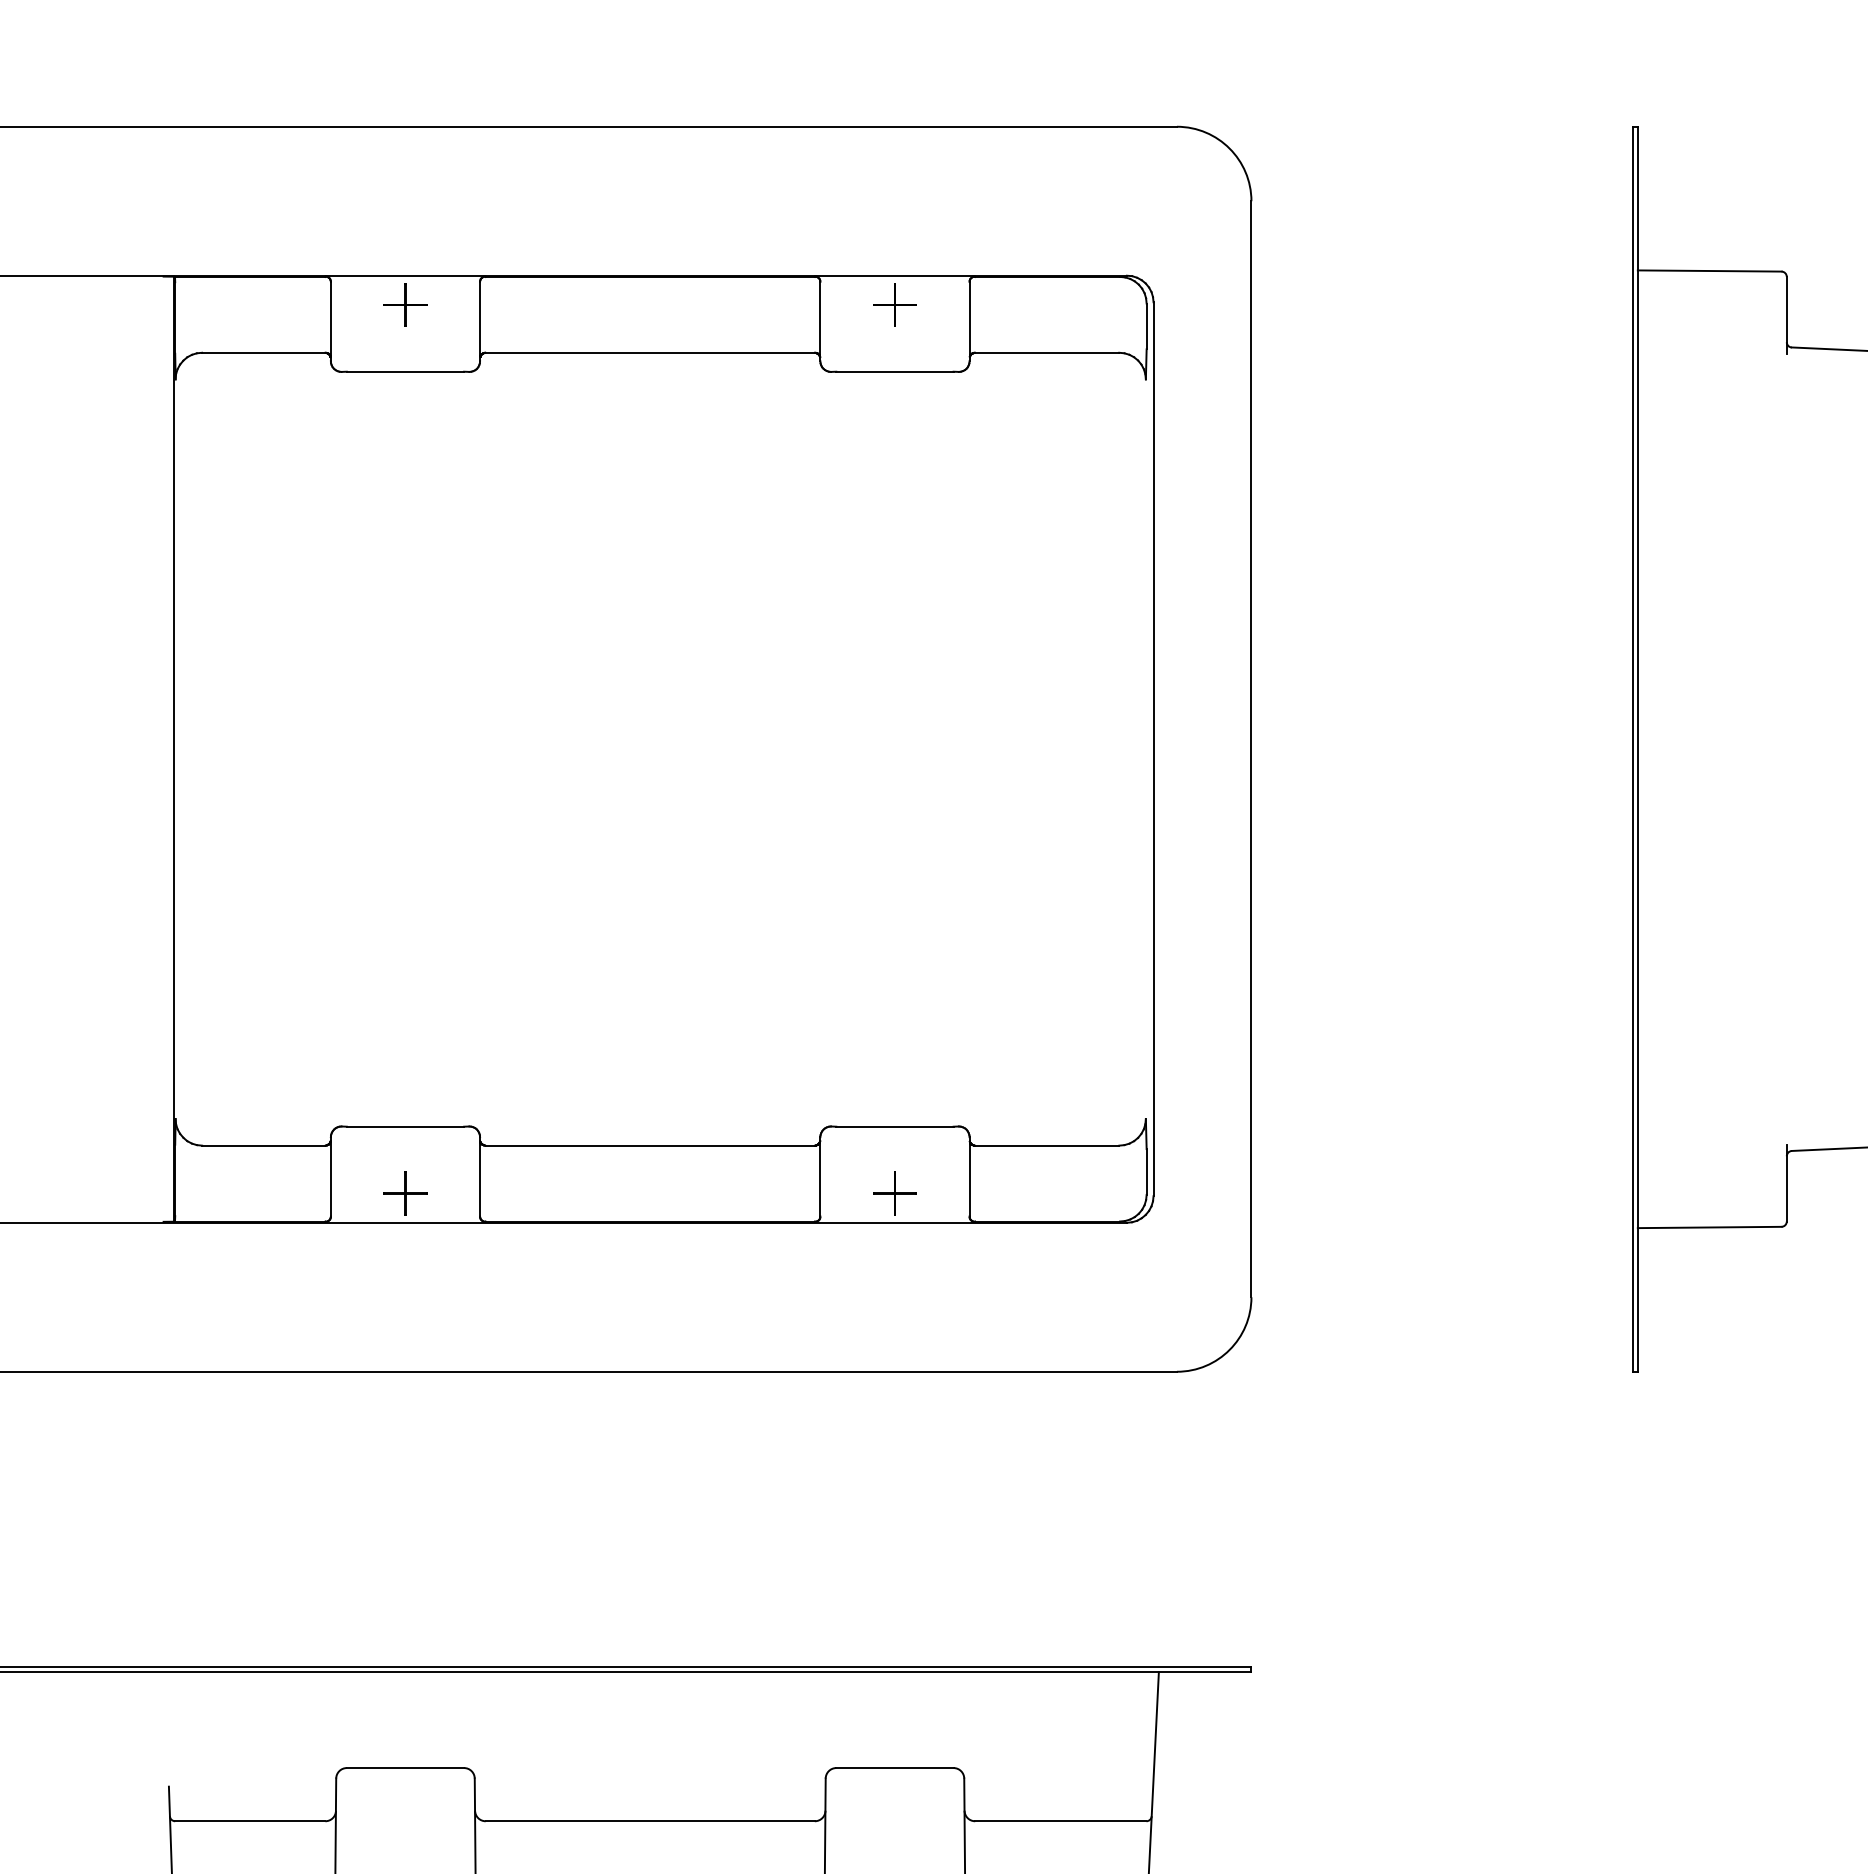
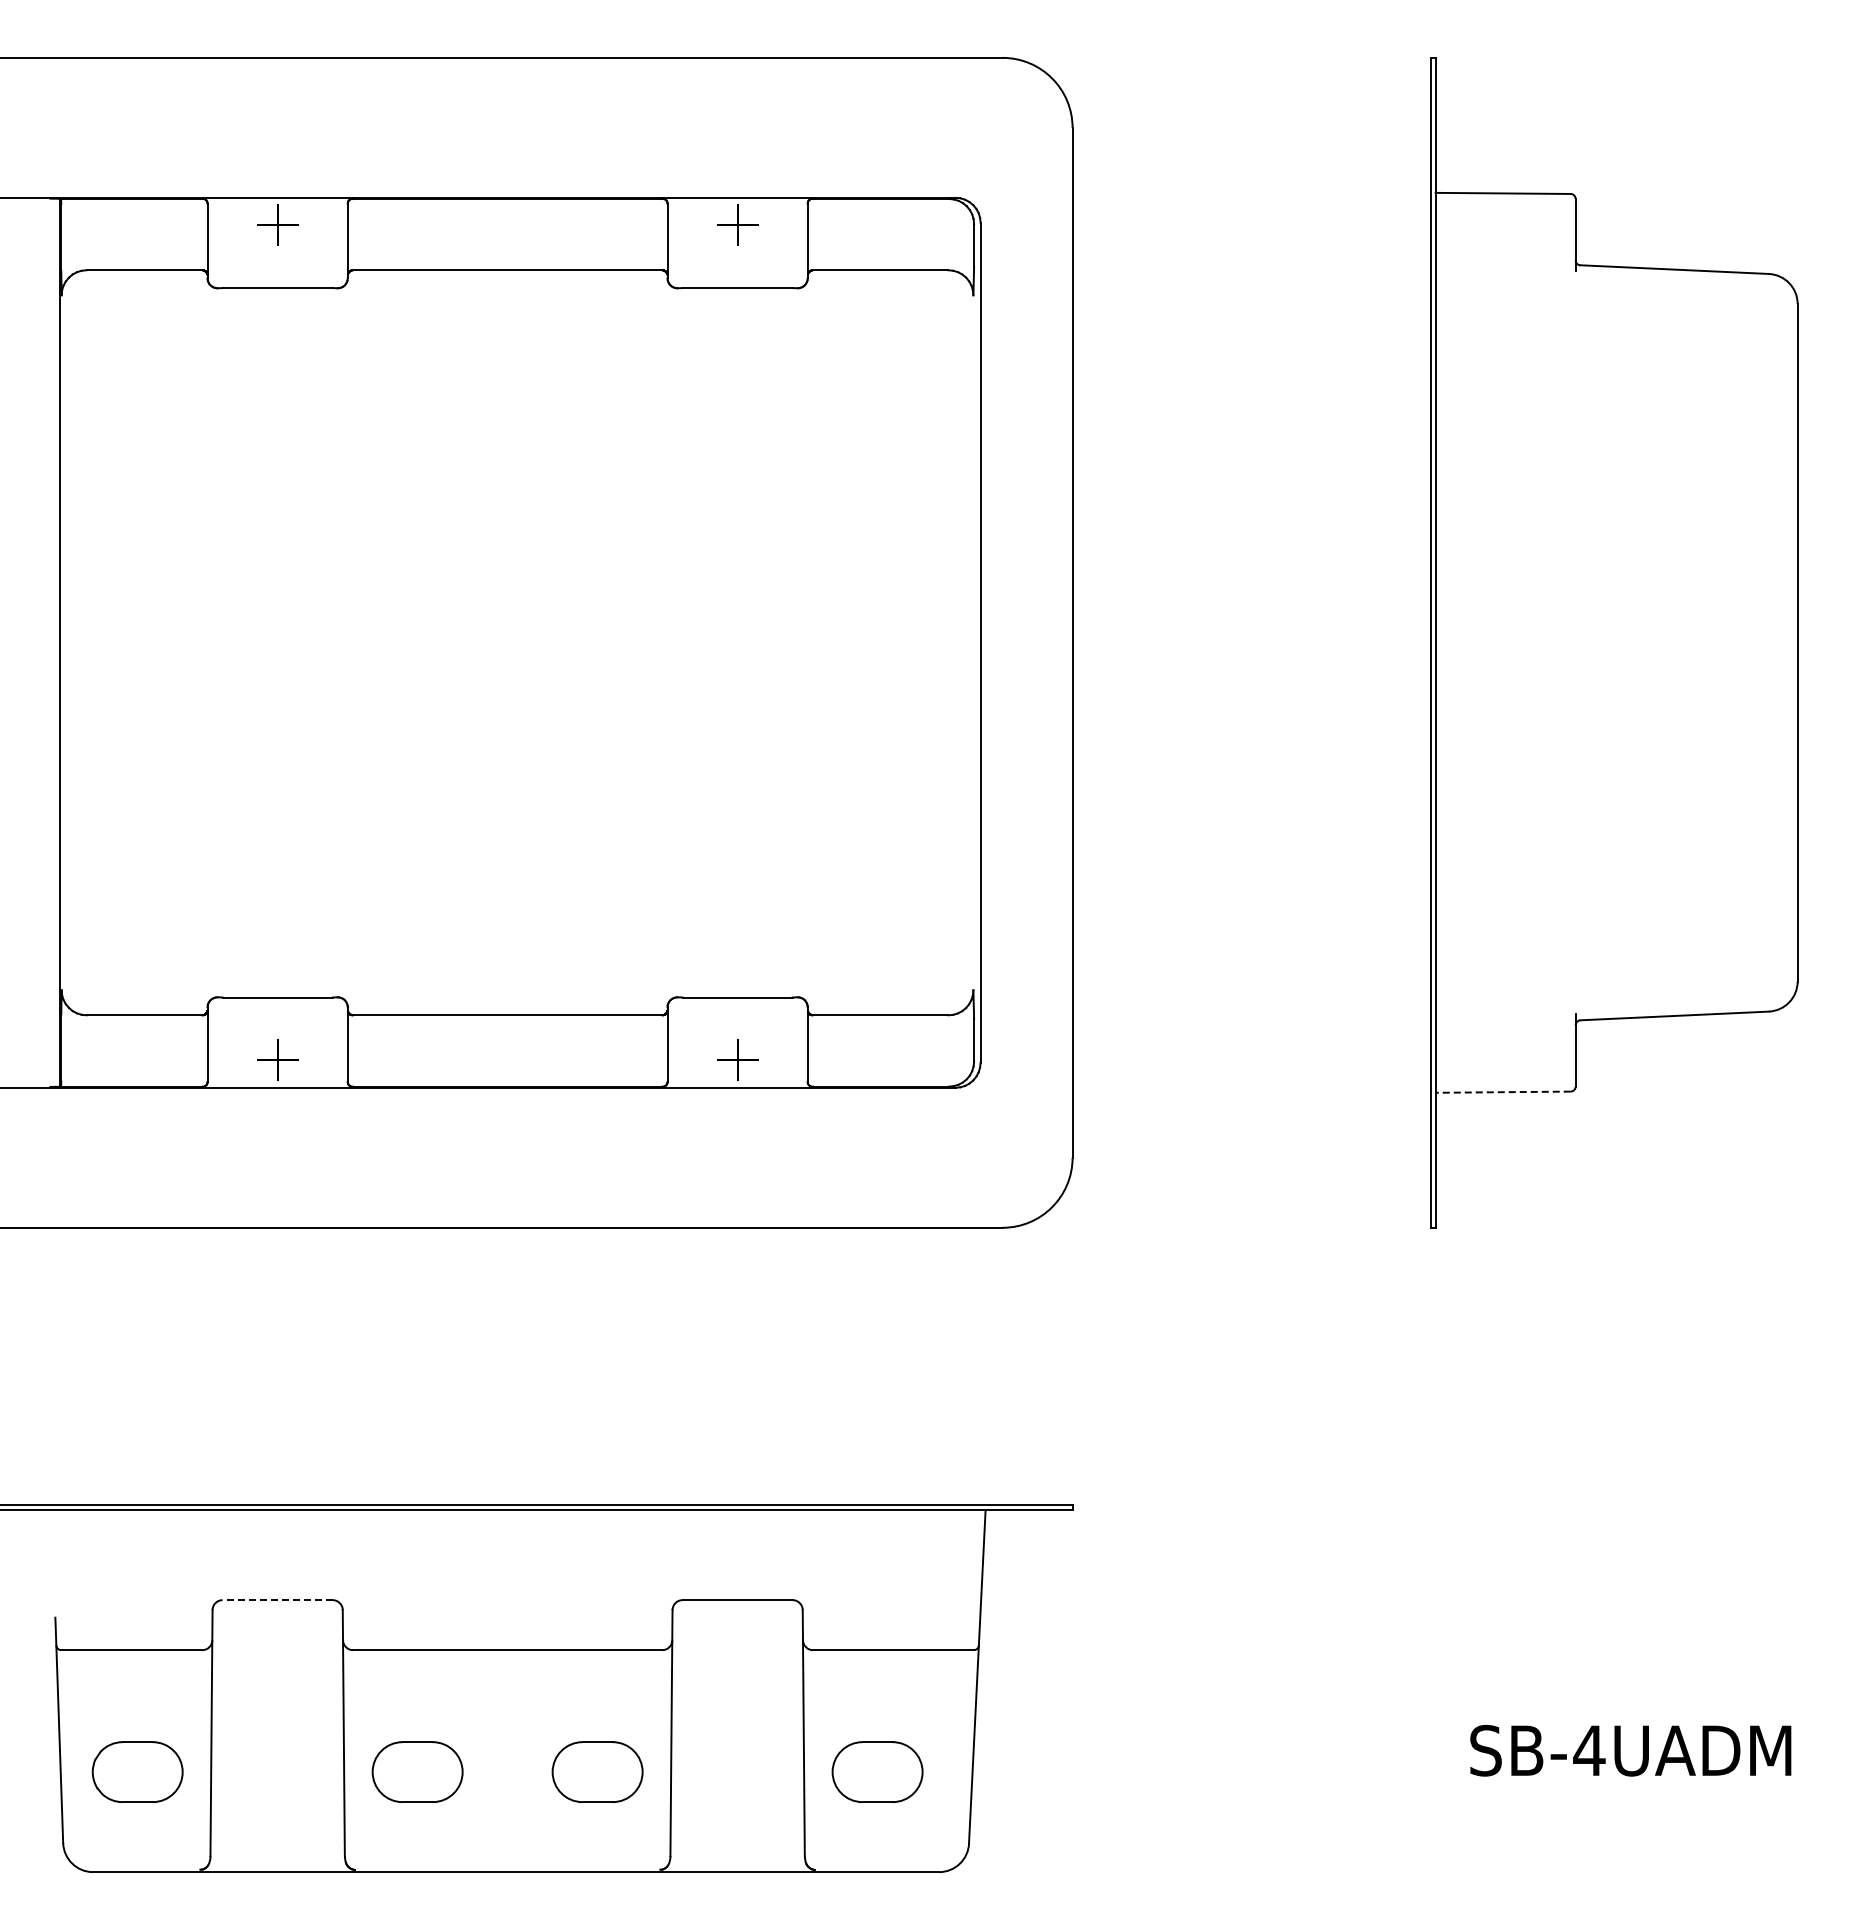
line: (1710, 1227) -> (1503, 1092), solid -> dashed
line: (405, 1768) -> (277, 1600), solid -> dashed

